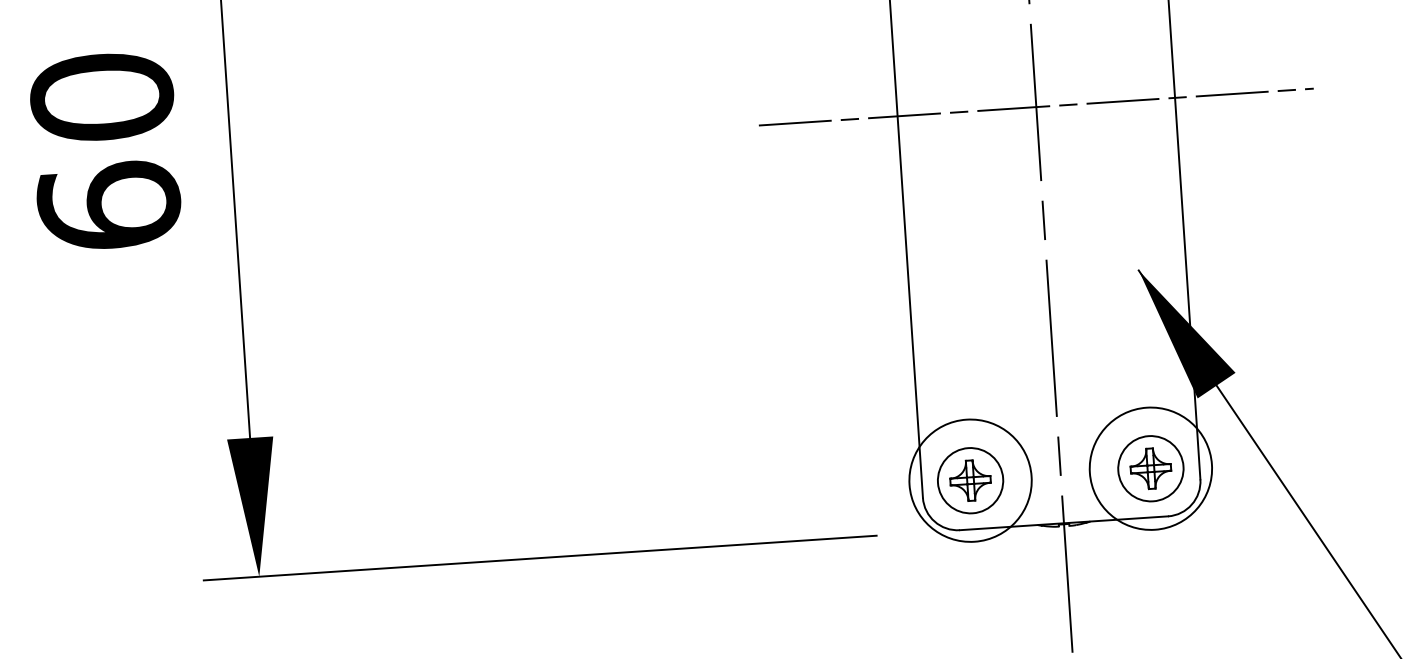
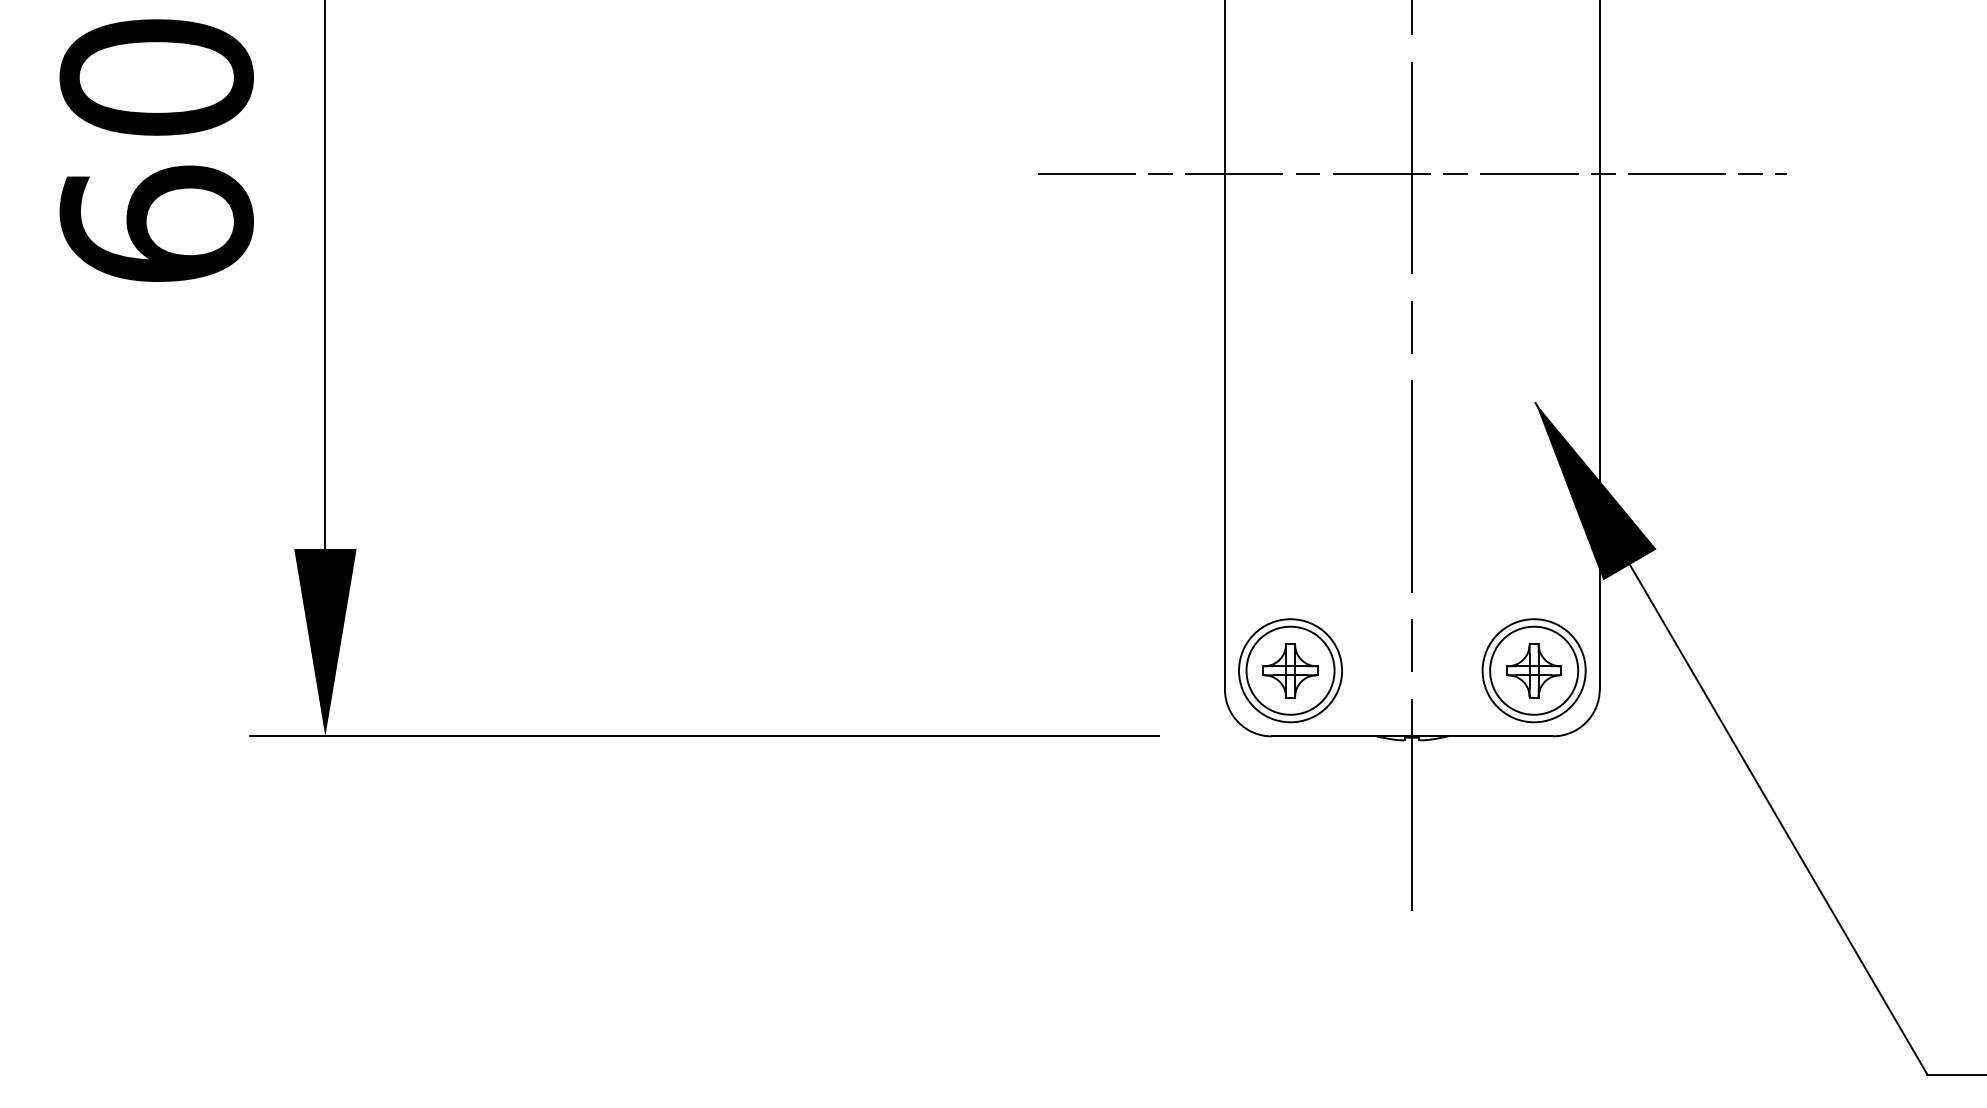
circle: (1150, 468) -> (1533, 670), size x0.62
circle: (970, 480) -> (1290, 670), size x0.62

